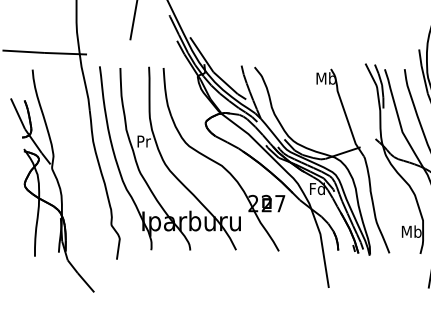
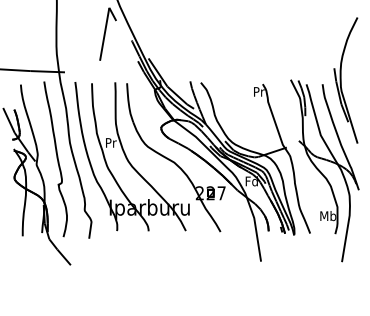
text: (325, 78) -> (258, 91), Mb -> Pr
curve: (76, 160) -> (56, 158), added

